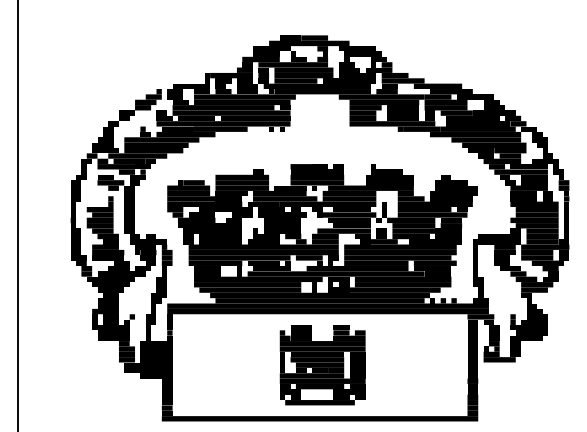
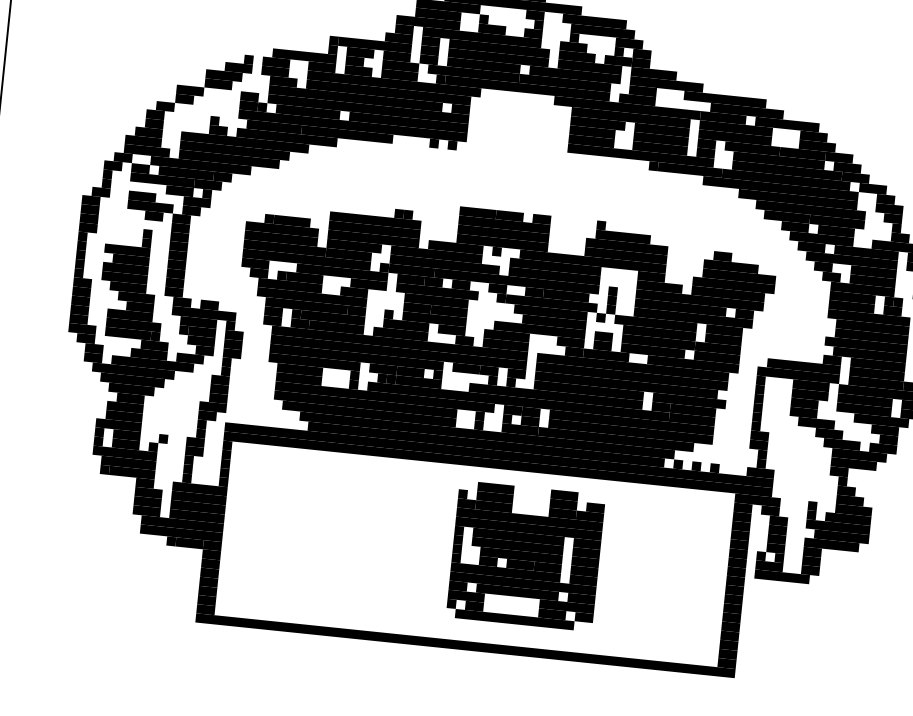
part: (322, 365) -> (525, 556), moved

